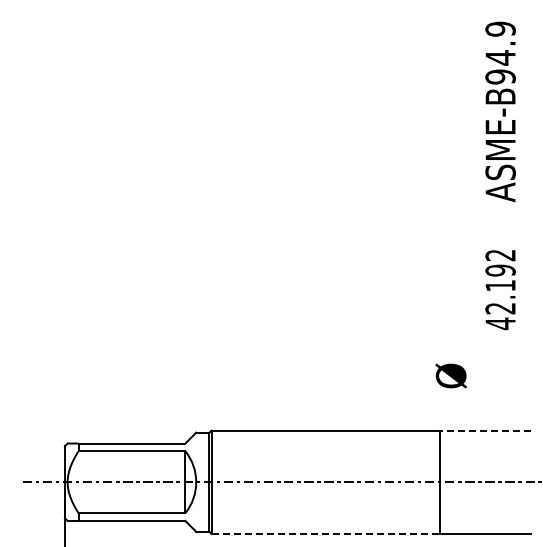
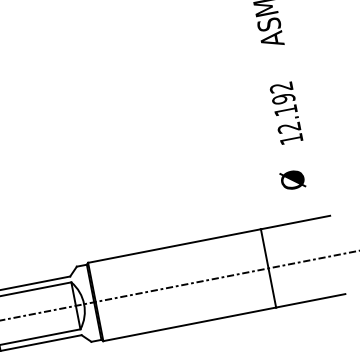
text: (500, 323) -> (291, 139), 42.192 -> 12.192
text: (451, 375) -> (292, 179), moved
line: (485, 430) -> (295, 222), dashed -> solid
line: (325, 533) -> (189, 324), dashed -> solid

